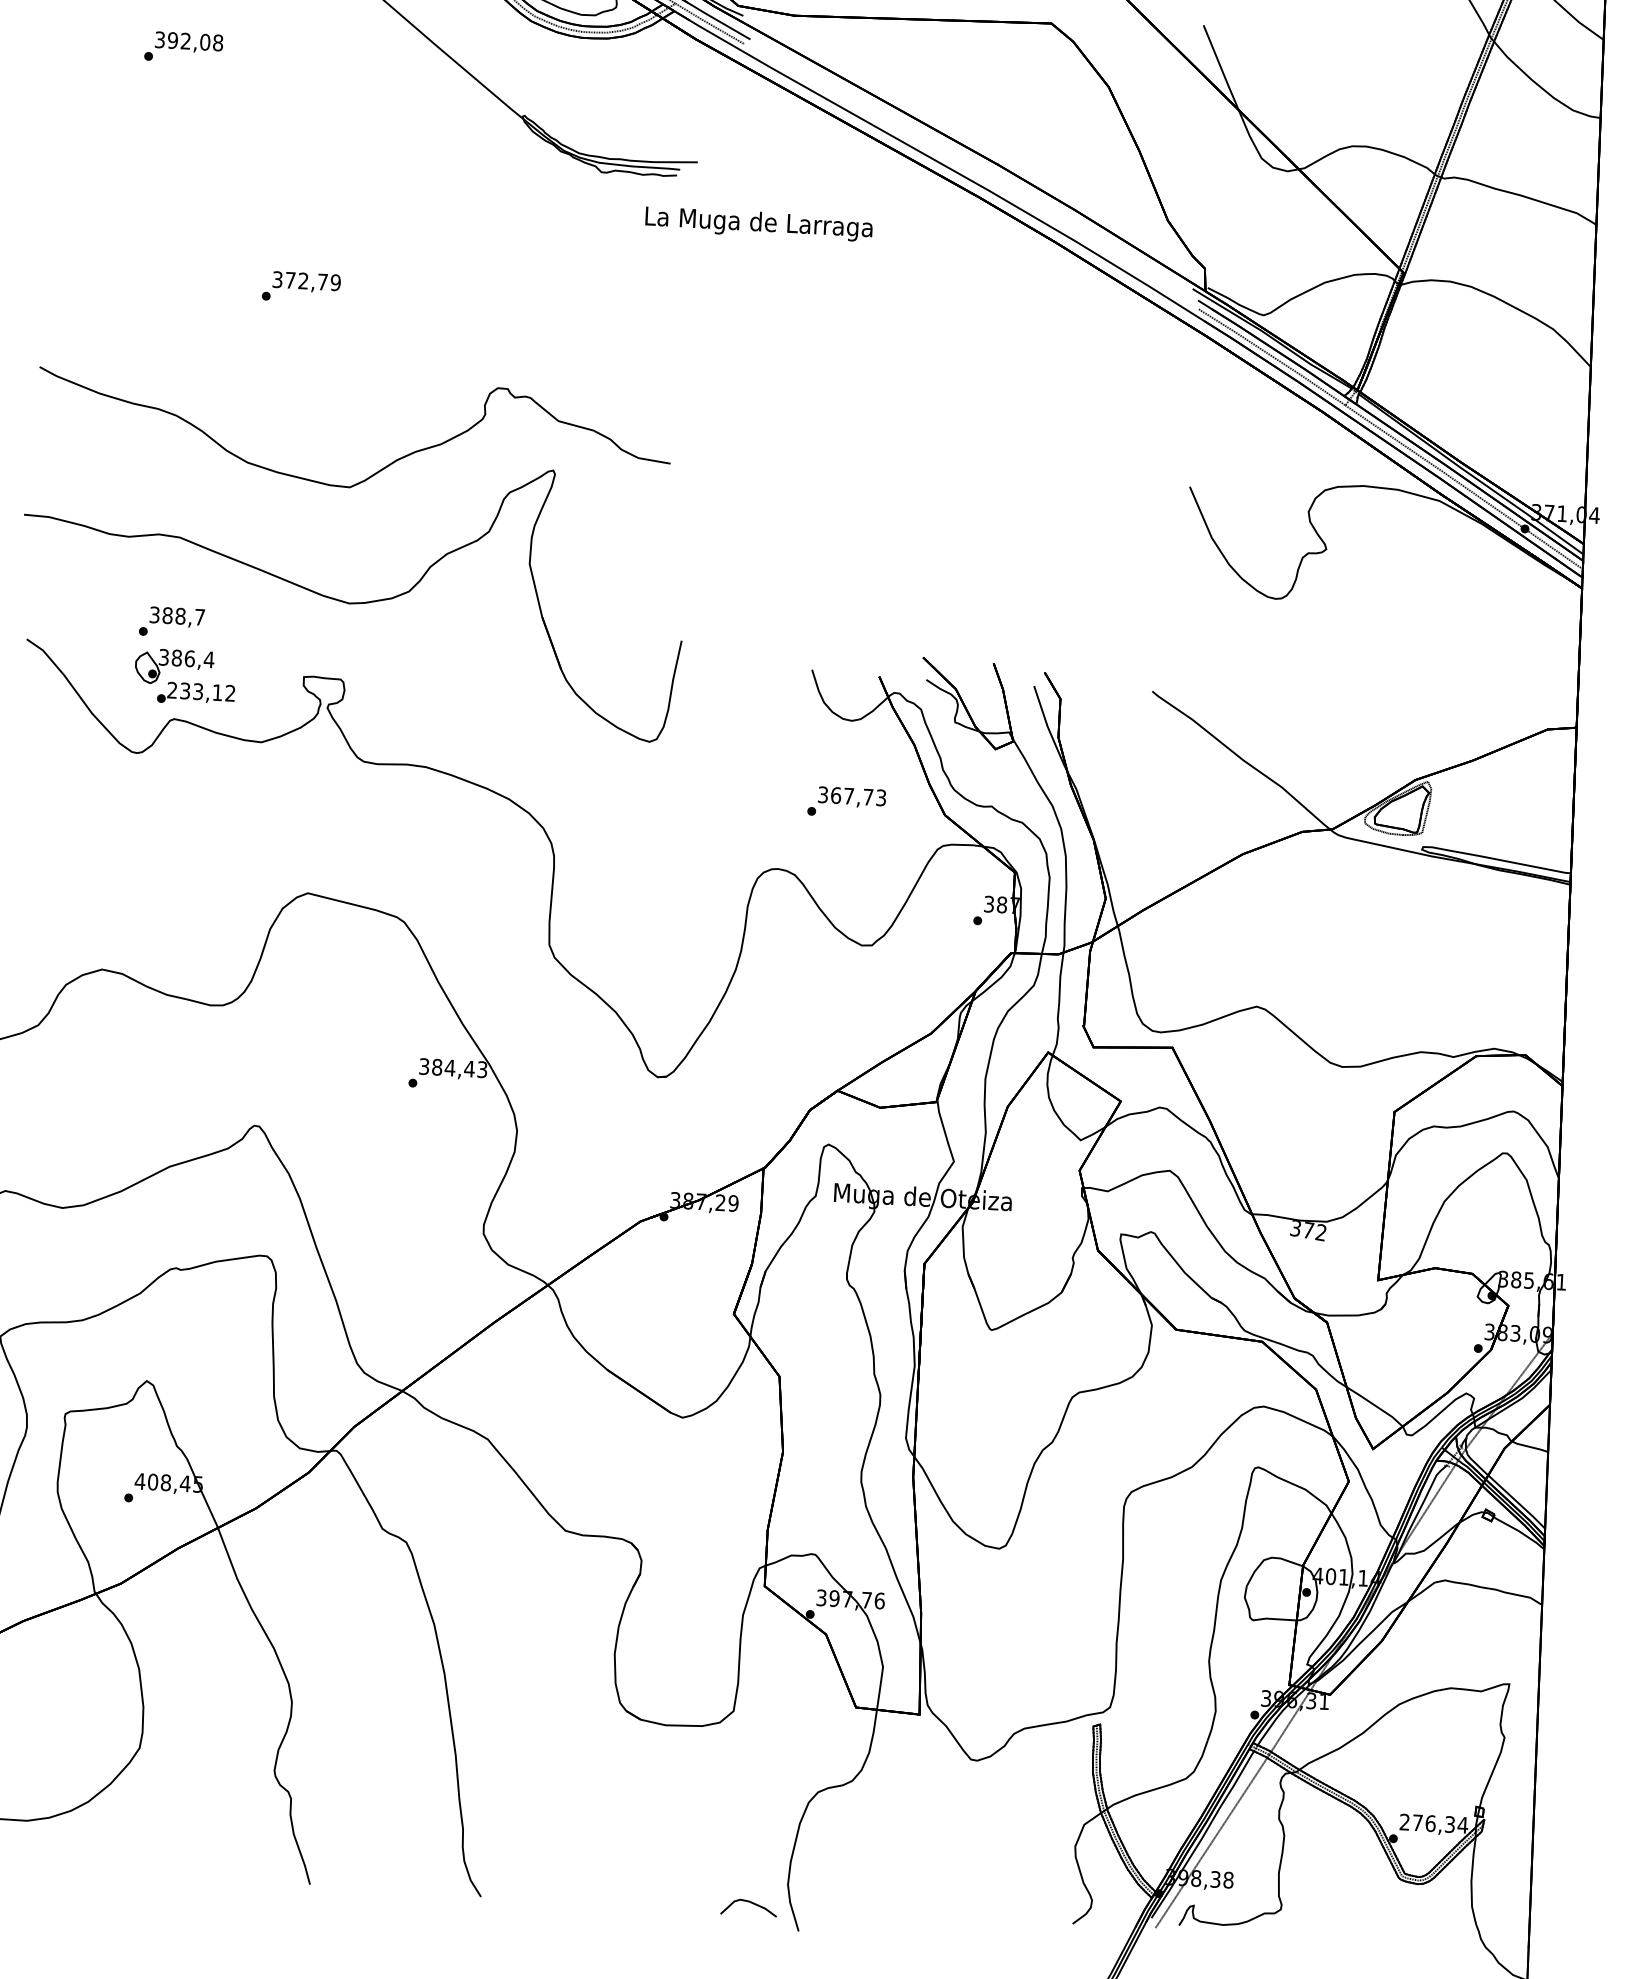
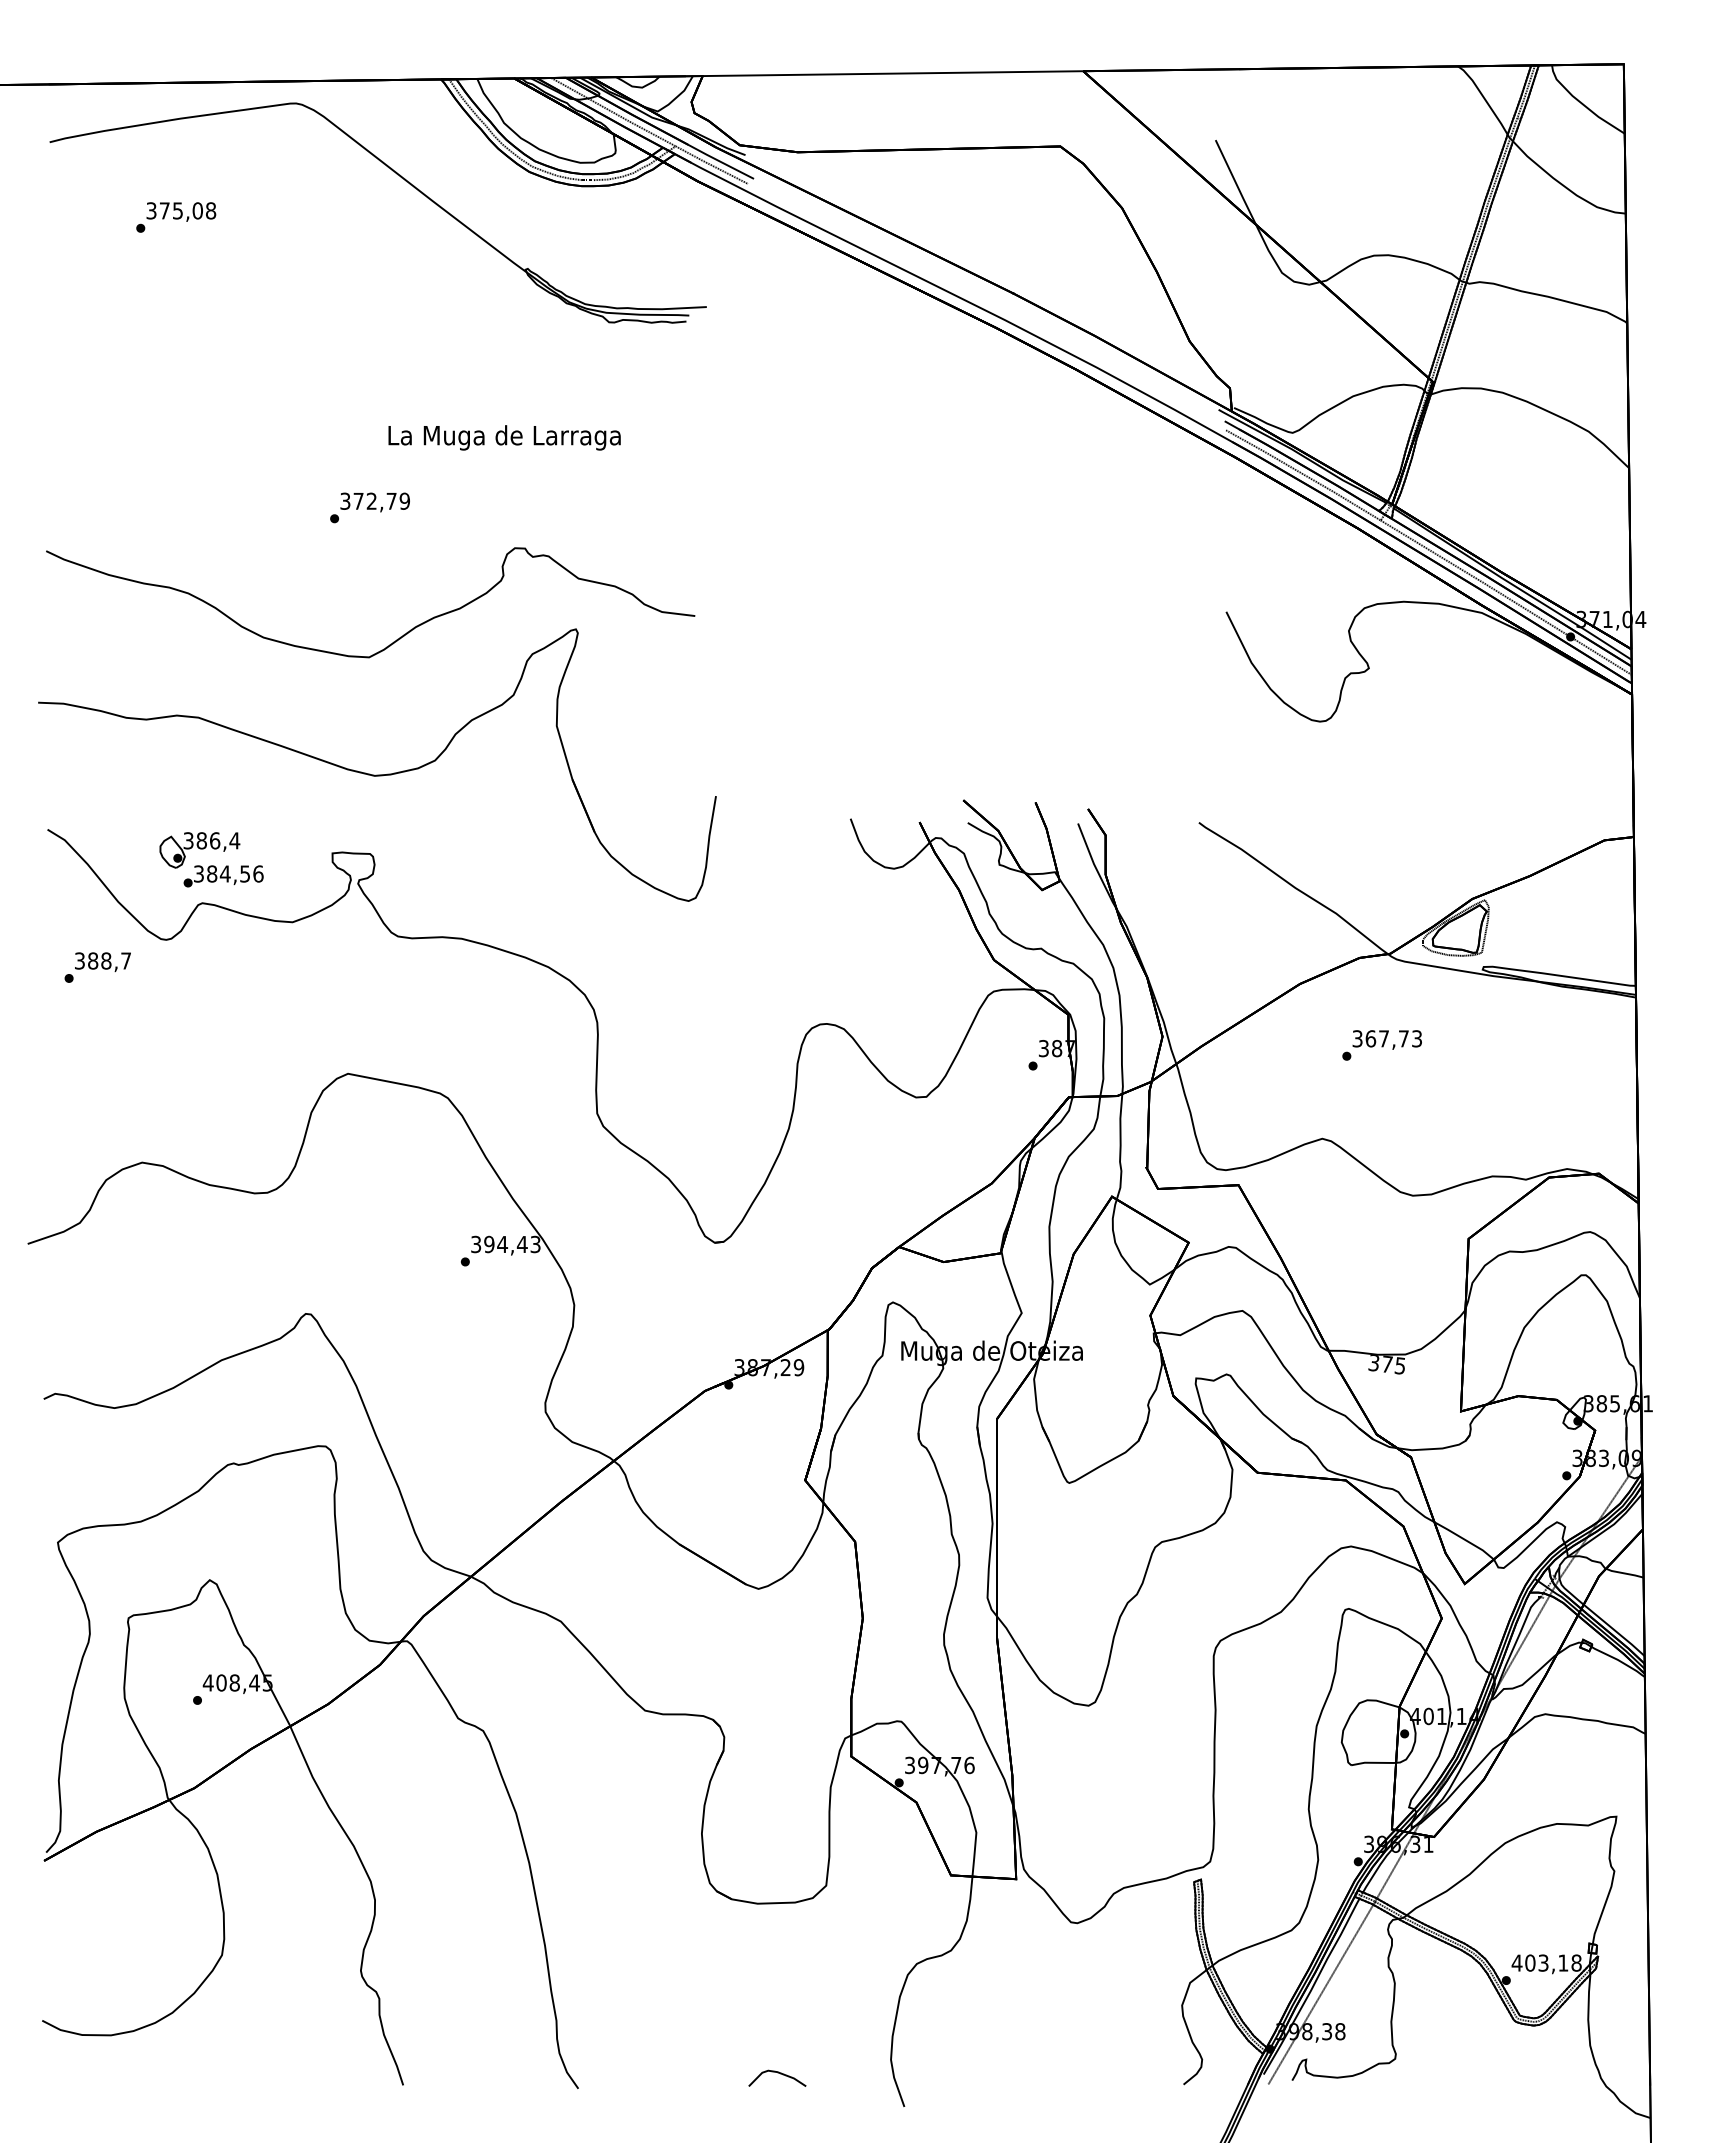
text: (178, 40) -> (170, 210), 392,08 -> 375,08
text: (758, 223) -> (504, 437), moved
text: (300, 287) -> (369, 507), moved
text: (171, 622) -> (97, 967), moved
text: (201, 691) -> (228, 873), 233,12 -> 384,56
text: (846, 802) -> (1381, 1045), moved
text: (437, 1067) -> (489, 1244), 384,43 -> 394,43
text: (1320, 1232) -> (1399, 1365), 372 -> 375
text: (1433, 1823) -> (1546, 1962), 276,34 -> 403,18
curve: (749, 1902) -> (777, 2073), moved

